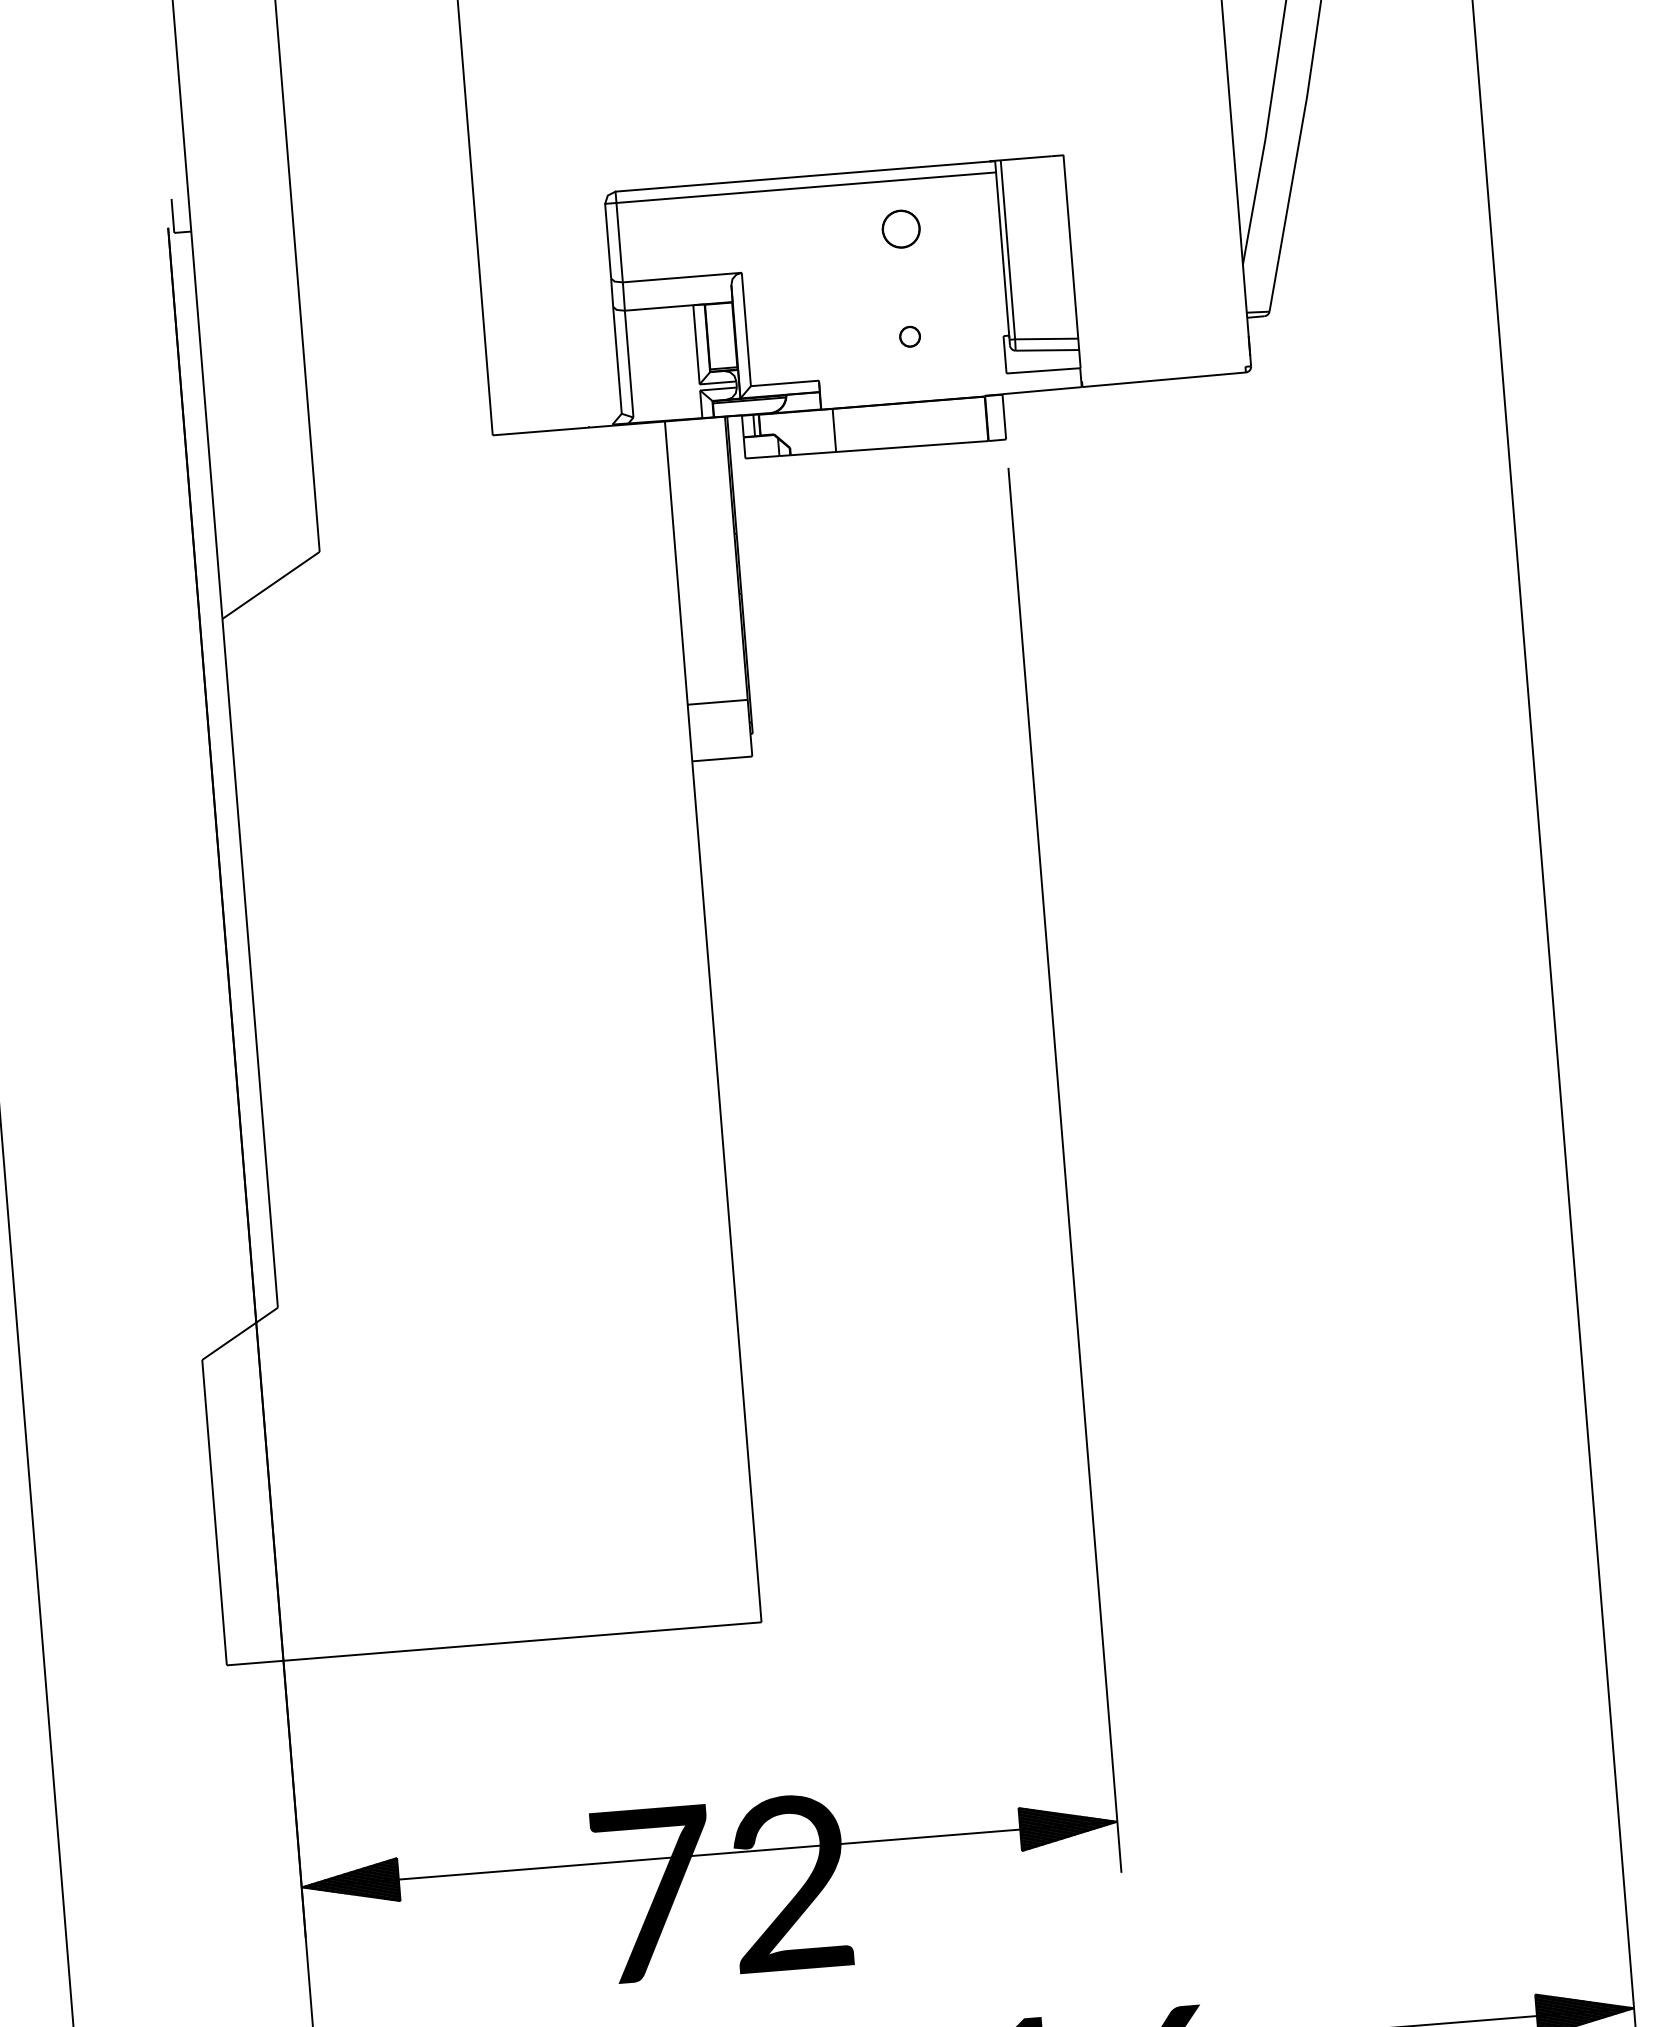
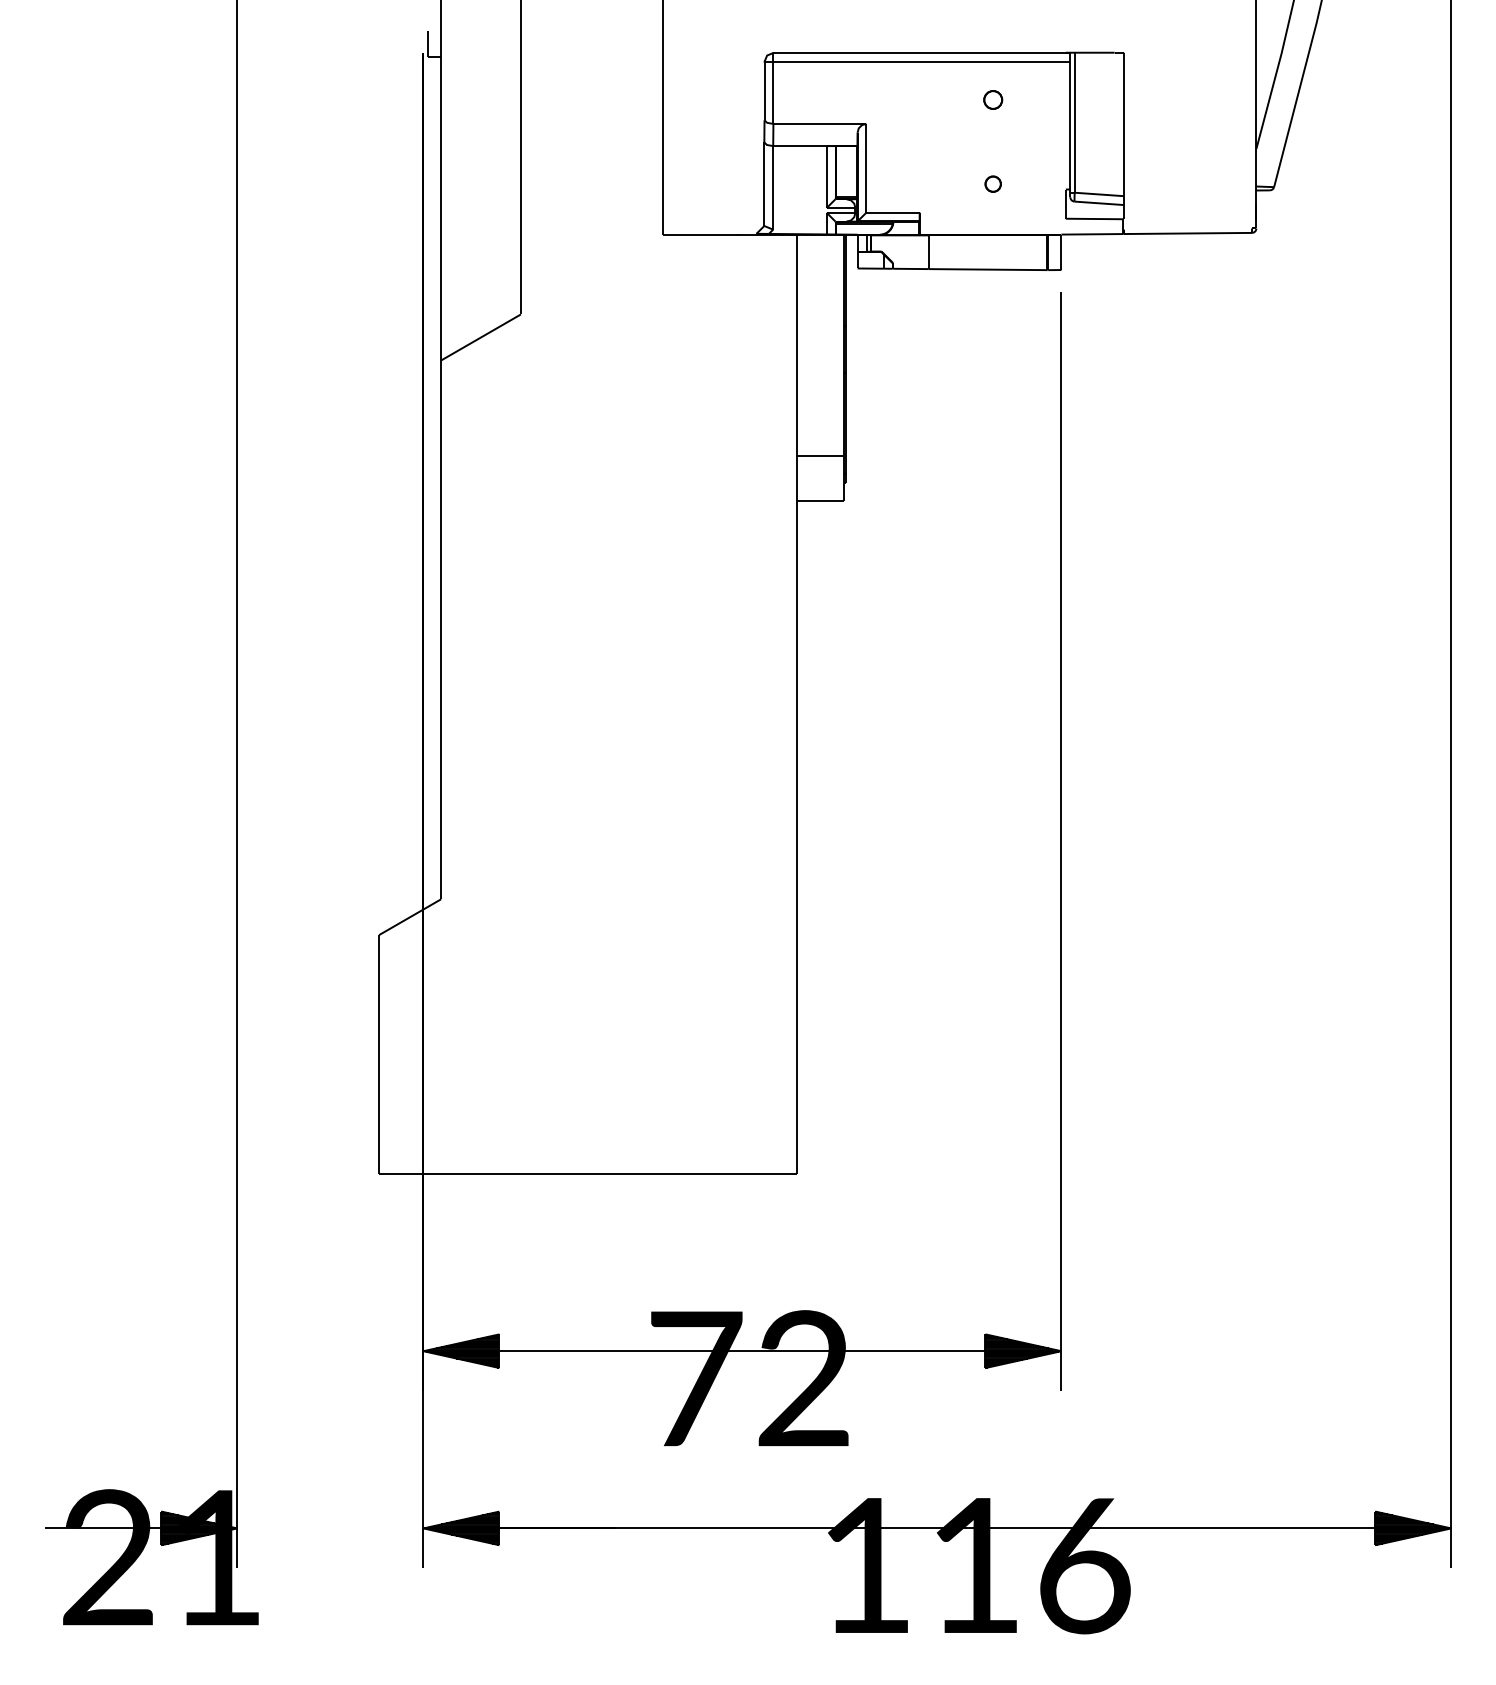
part: (901, 228) -> (993, 99), size x0.62

